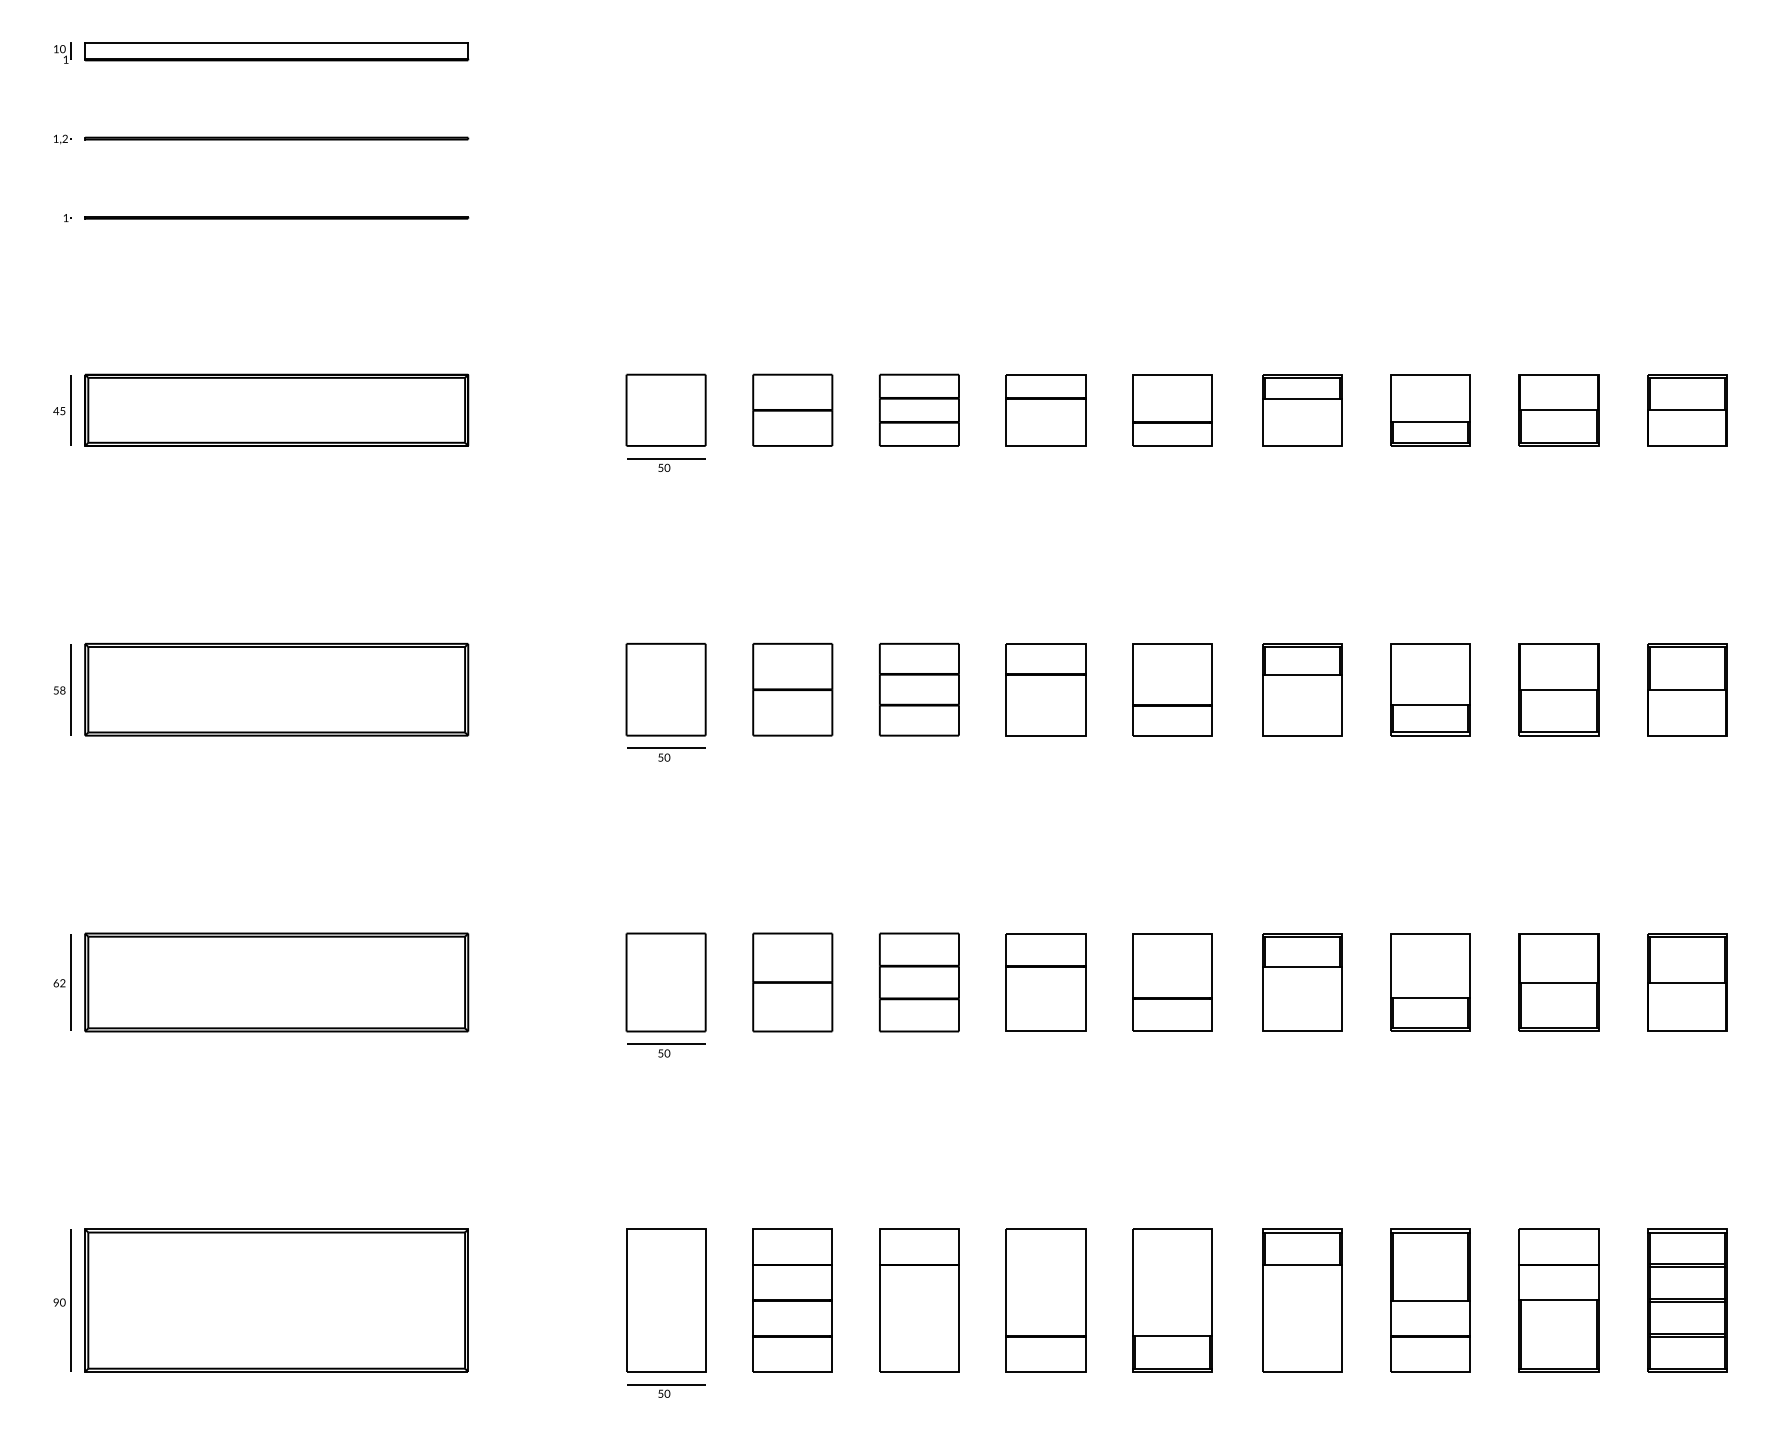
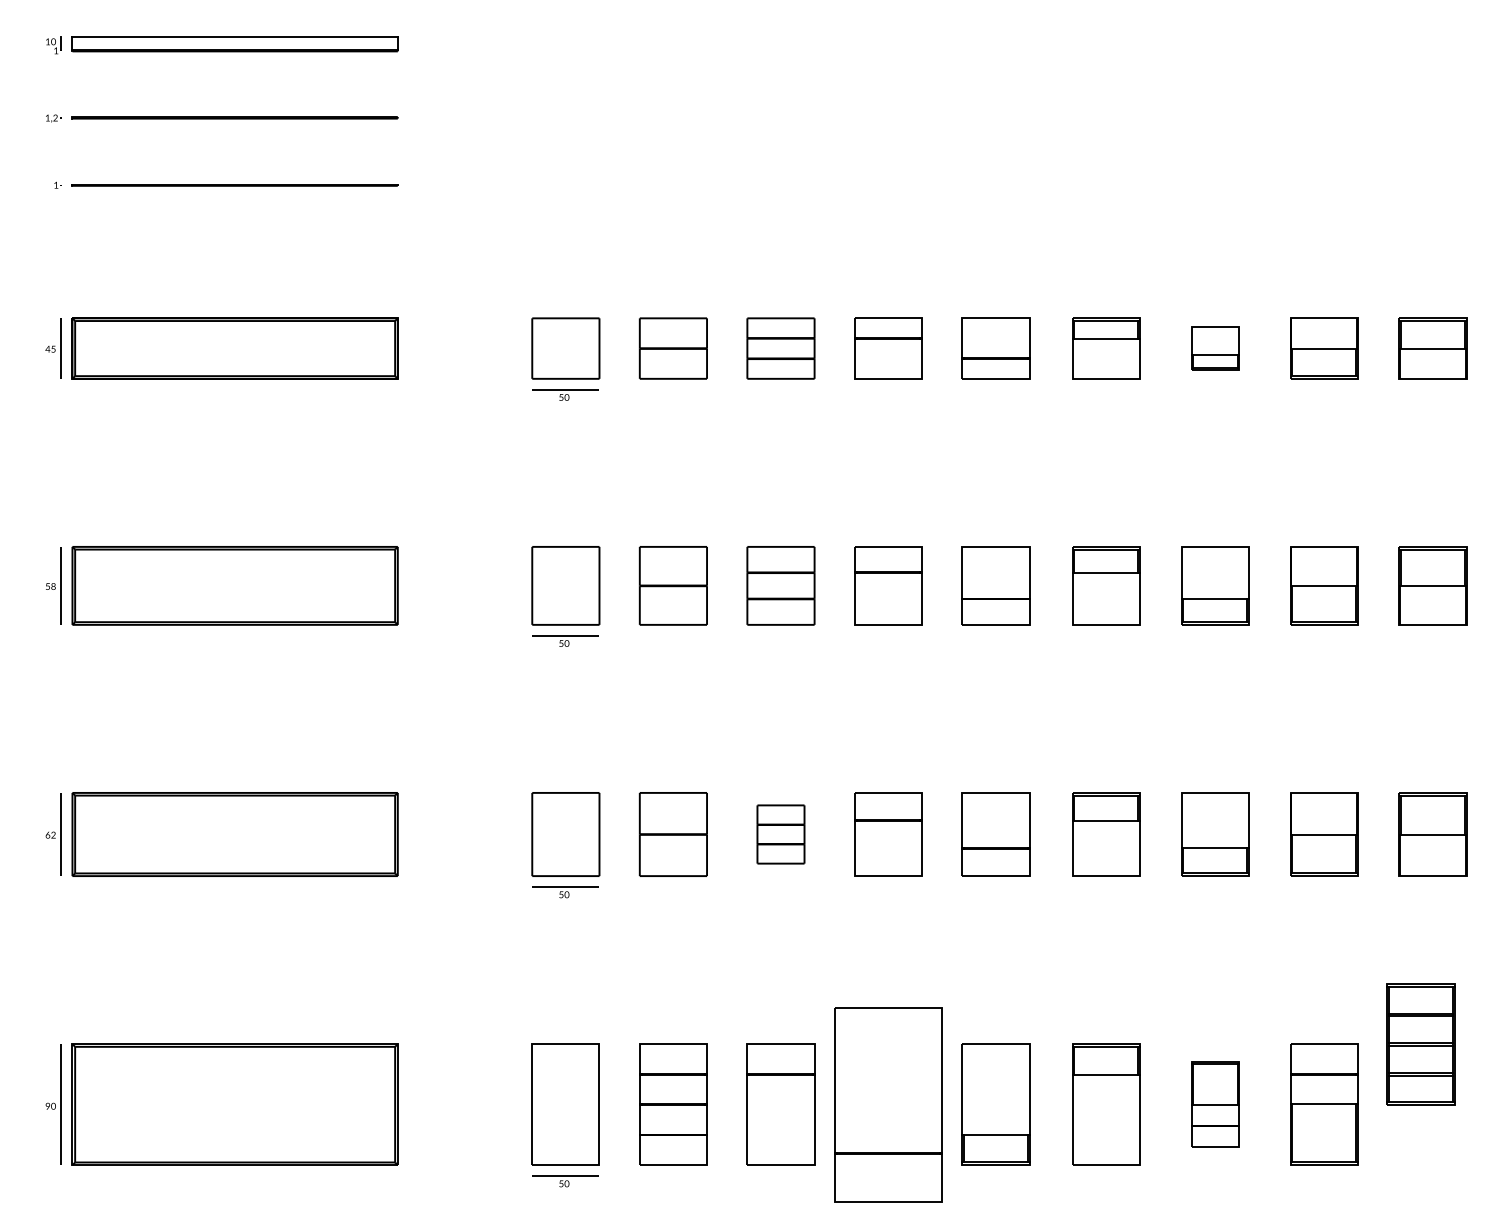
part: (1431, 410) -> (1215, 348), size x0.7
part: (918, 982) -> (780, 834), size x0.7
part: (1046, 1300) -> (888, 1104), size x1.6
part: (1431, 1300) -> (1215, 1104), size x0.7
part: (1686, 1300) -> (1420, 1044), moved

